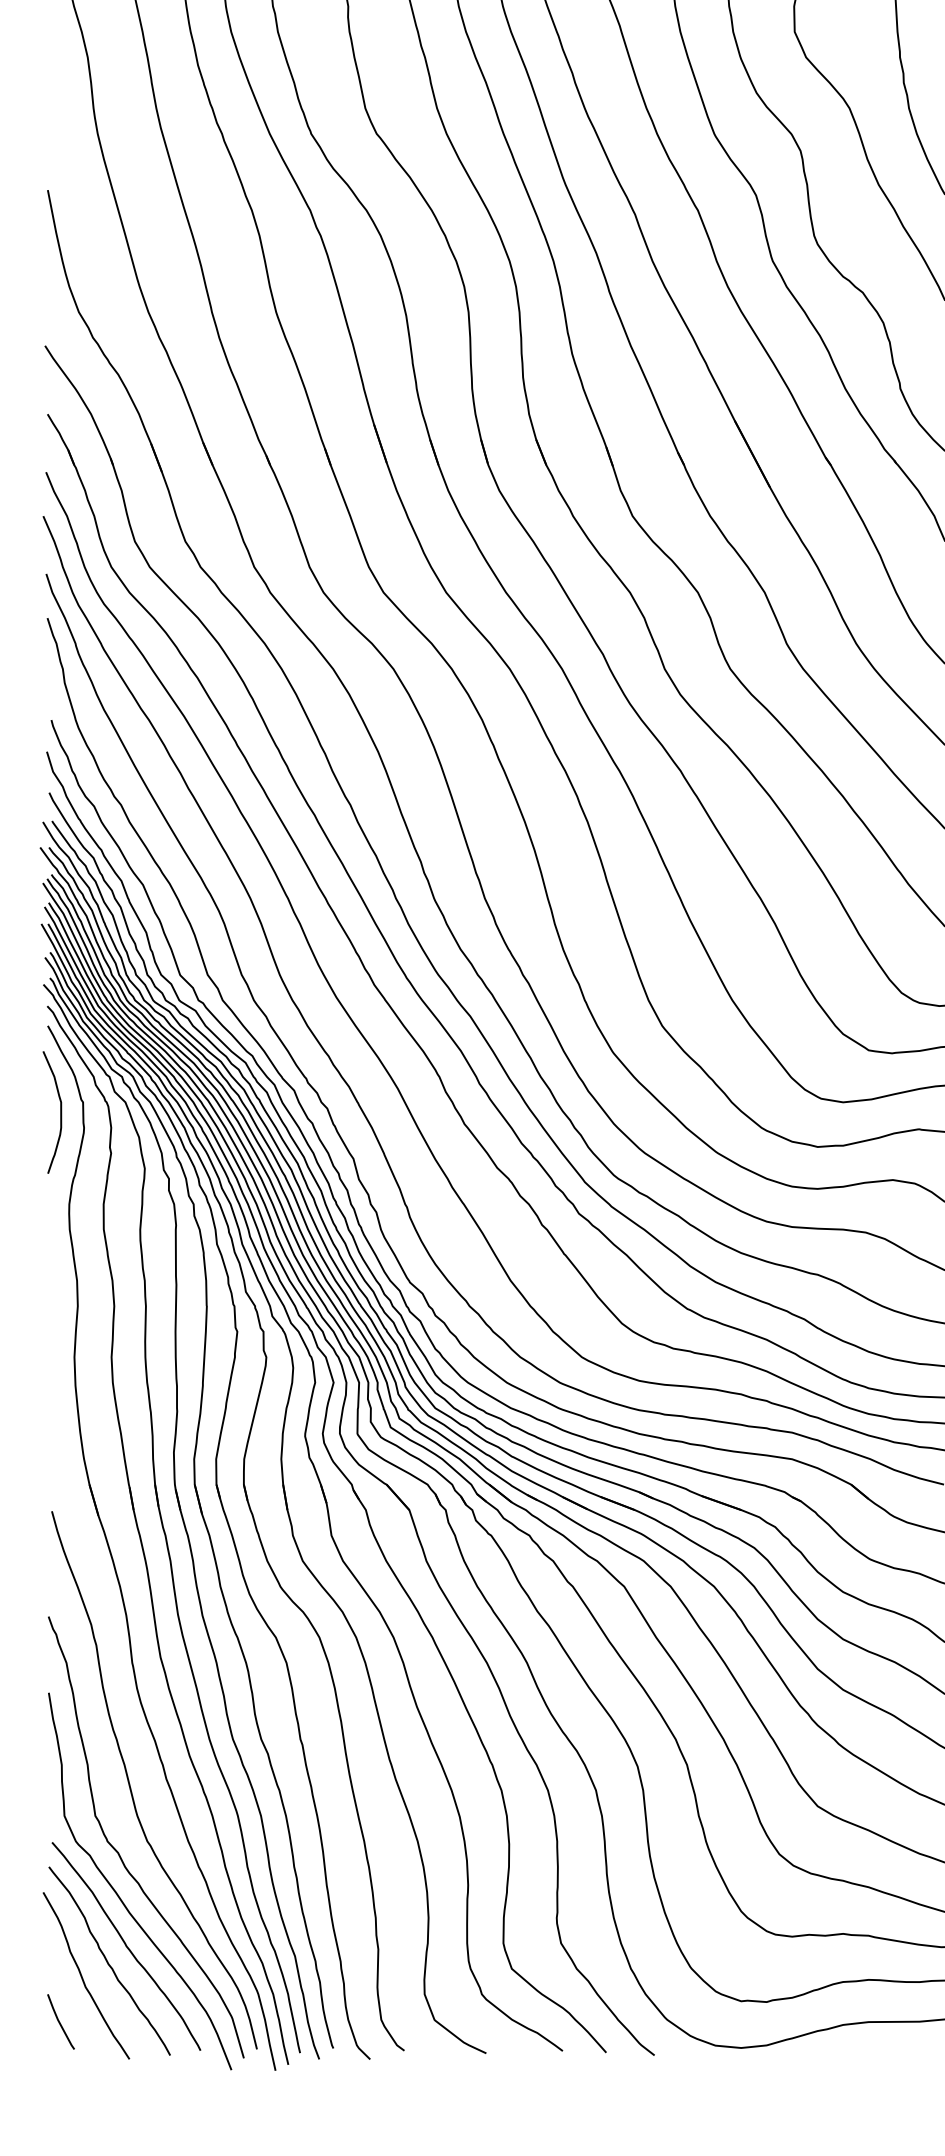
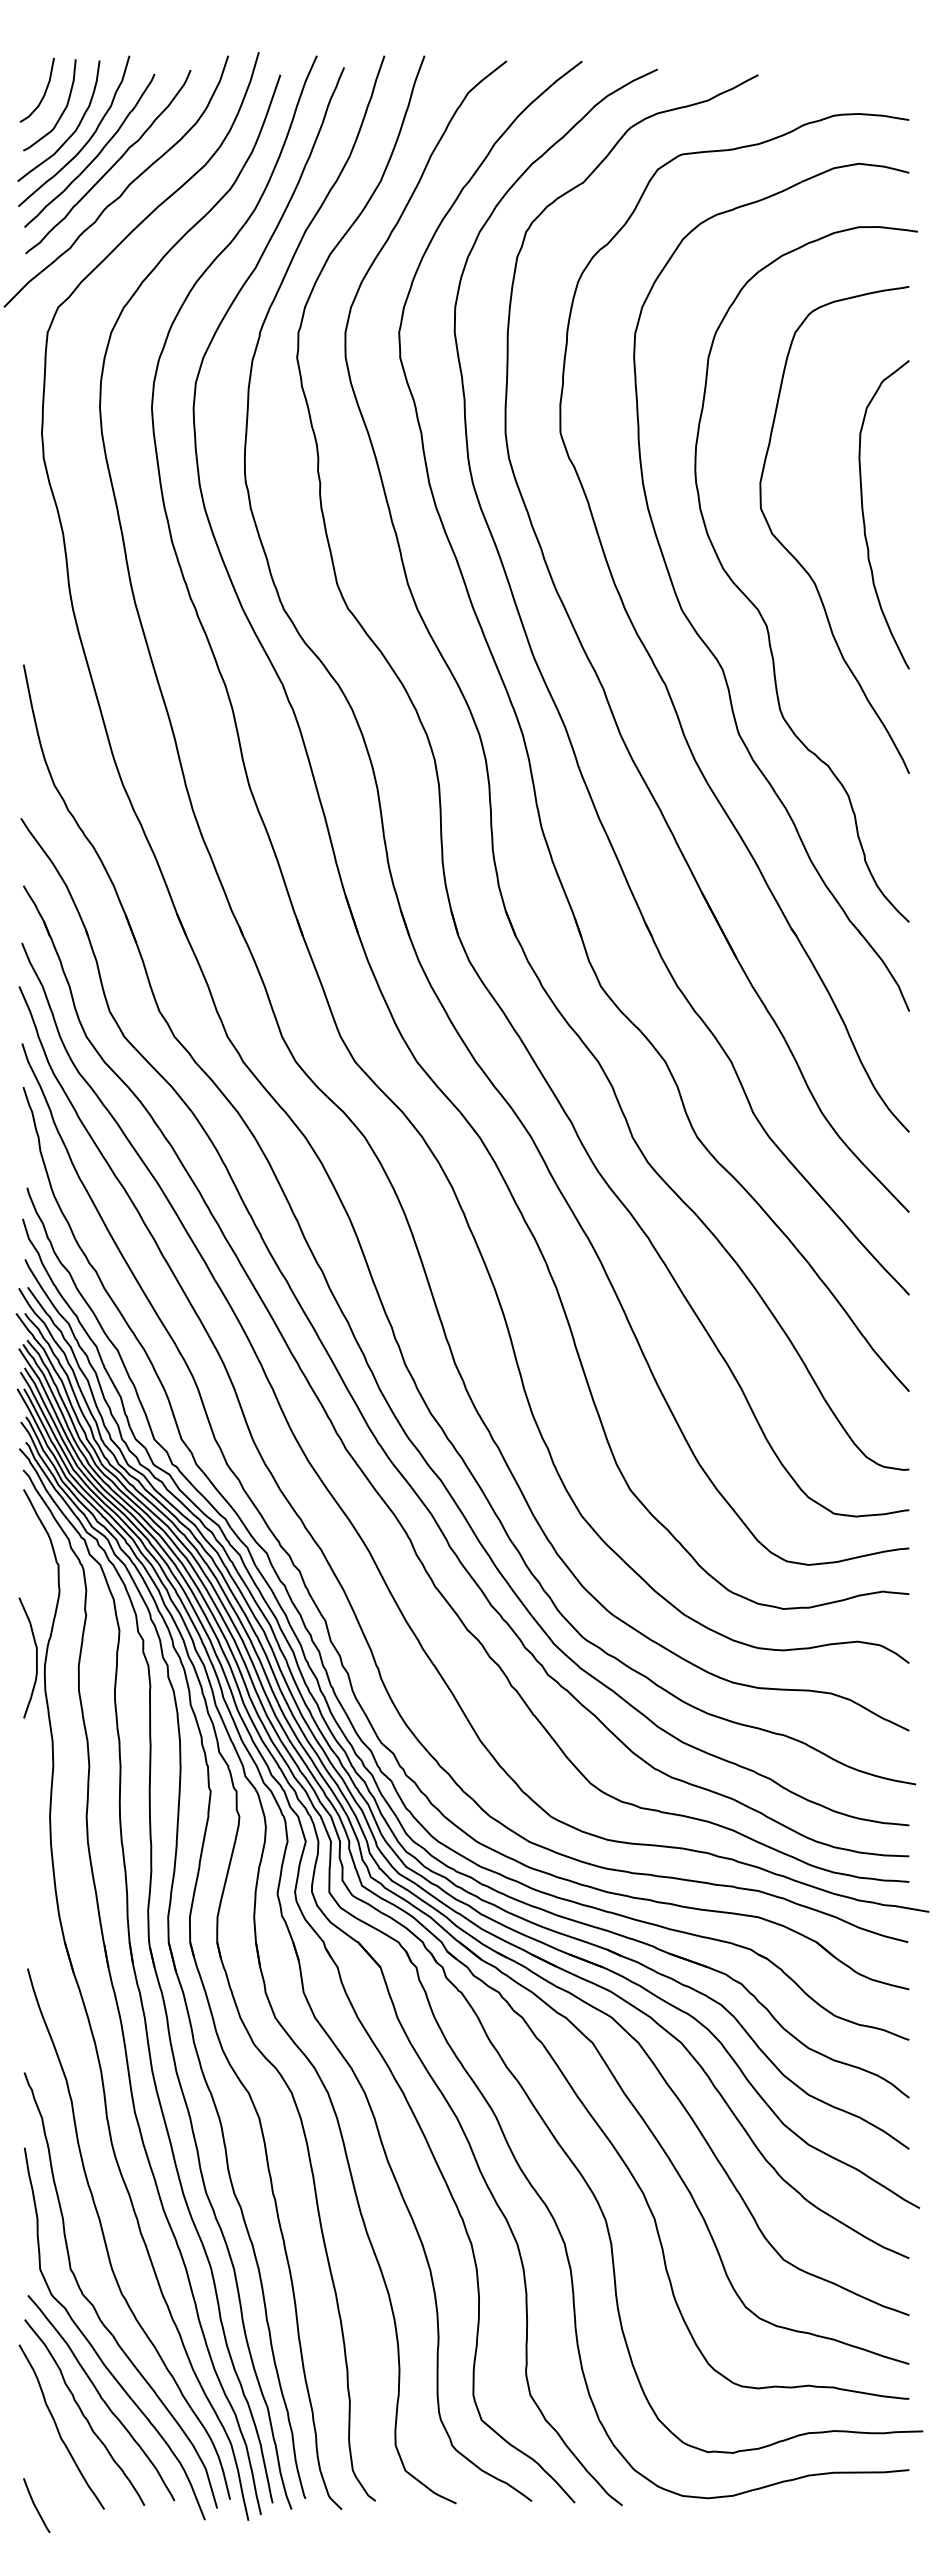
curve: (60, 1111) -> (36, 1657), moved
line: (59, 2021) -> (35, 2505), moved

